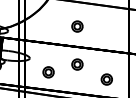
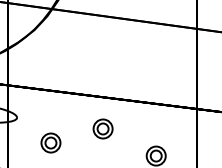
part: (77, 26) -> (103, 60), removed

